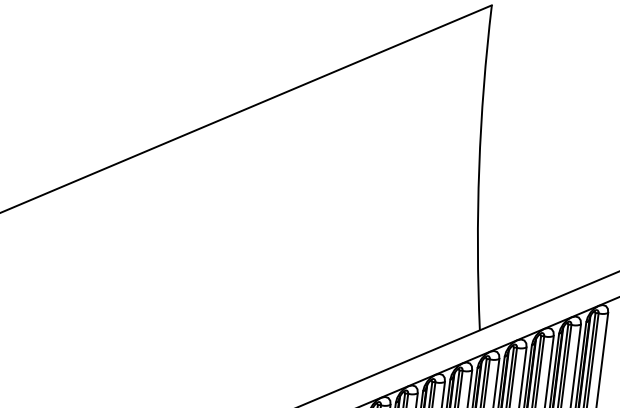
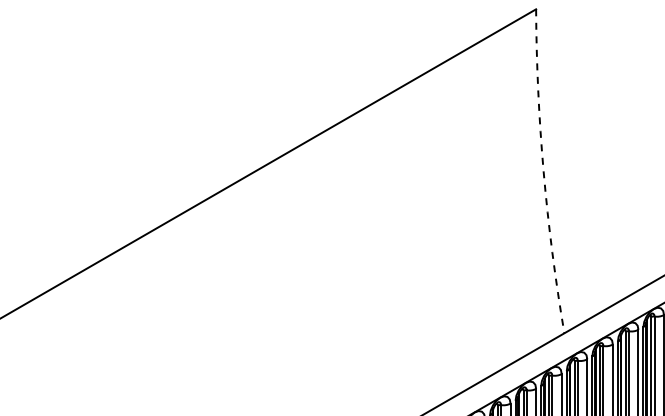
arc: (479, 167) -> (543, 171), solid -> dashed

